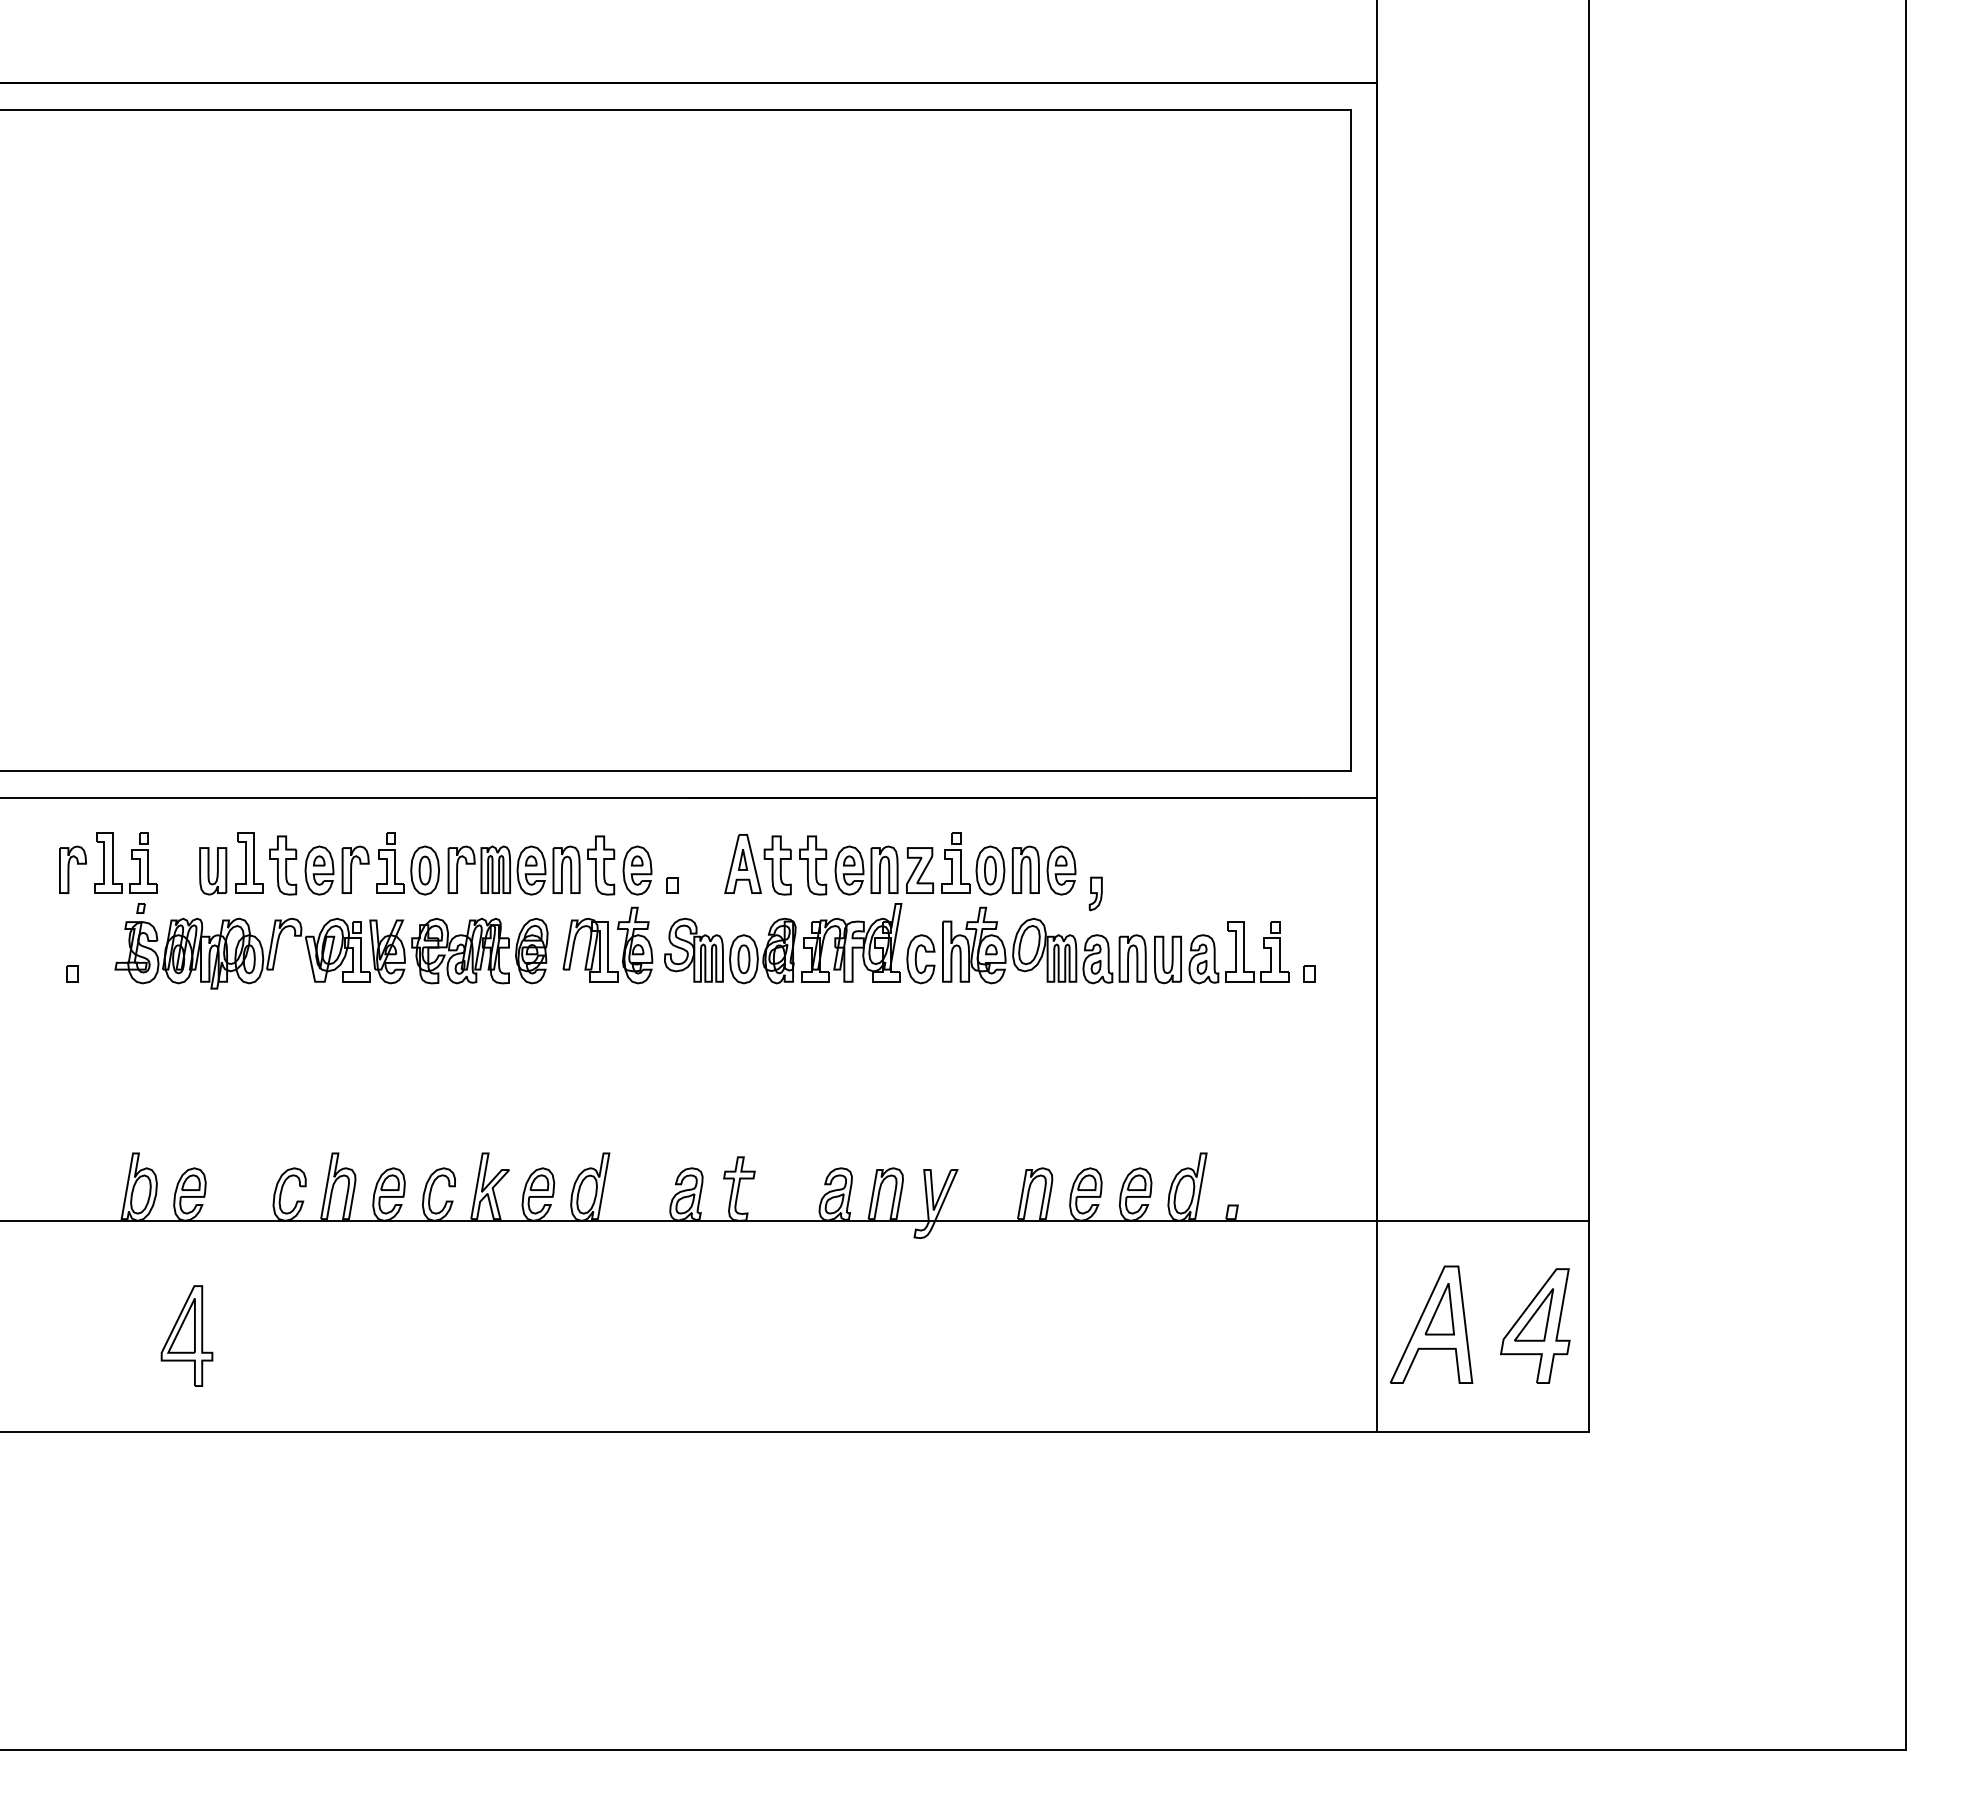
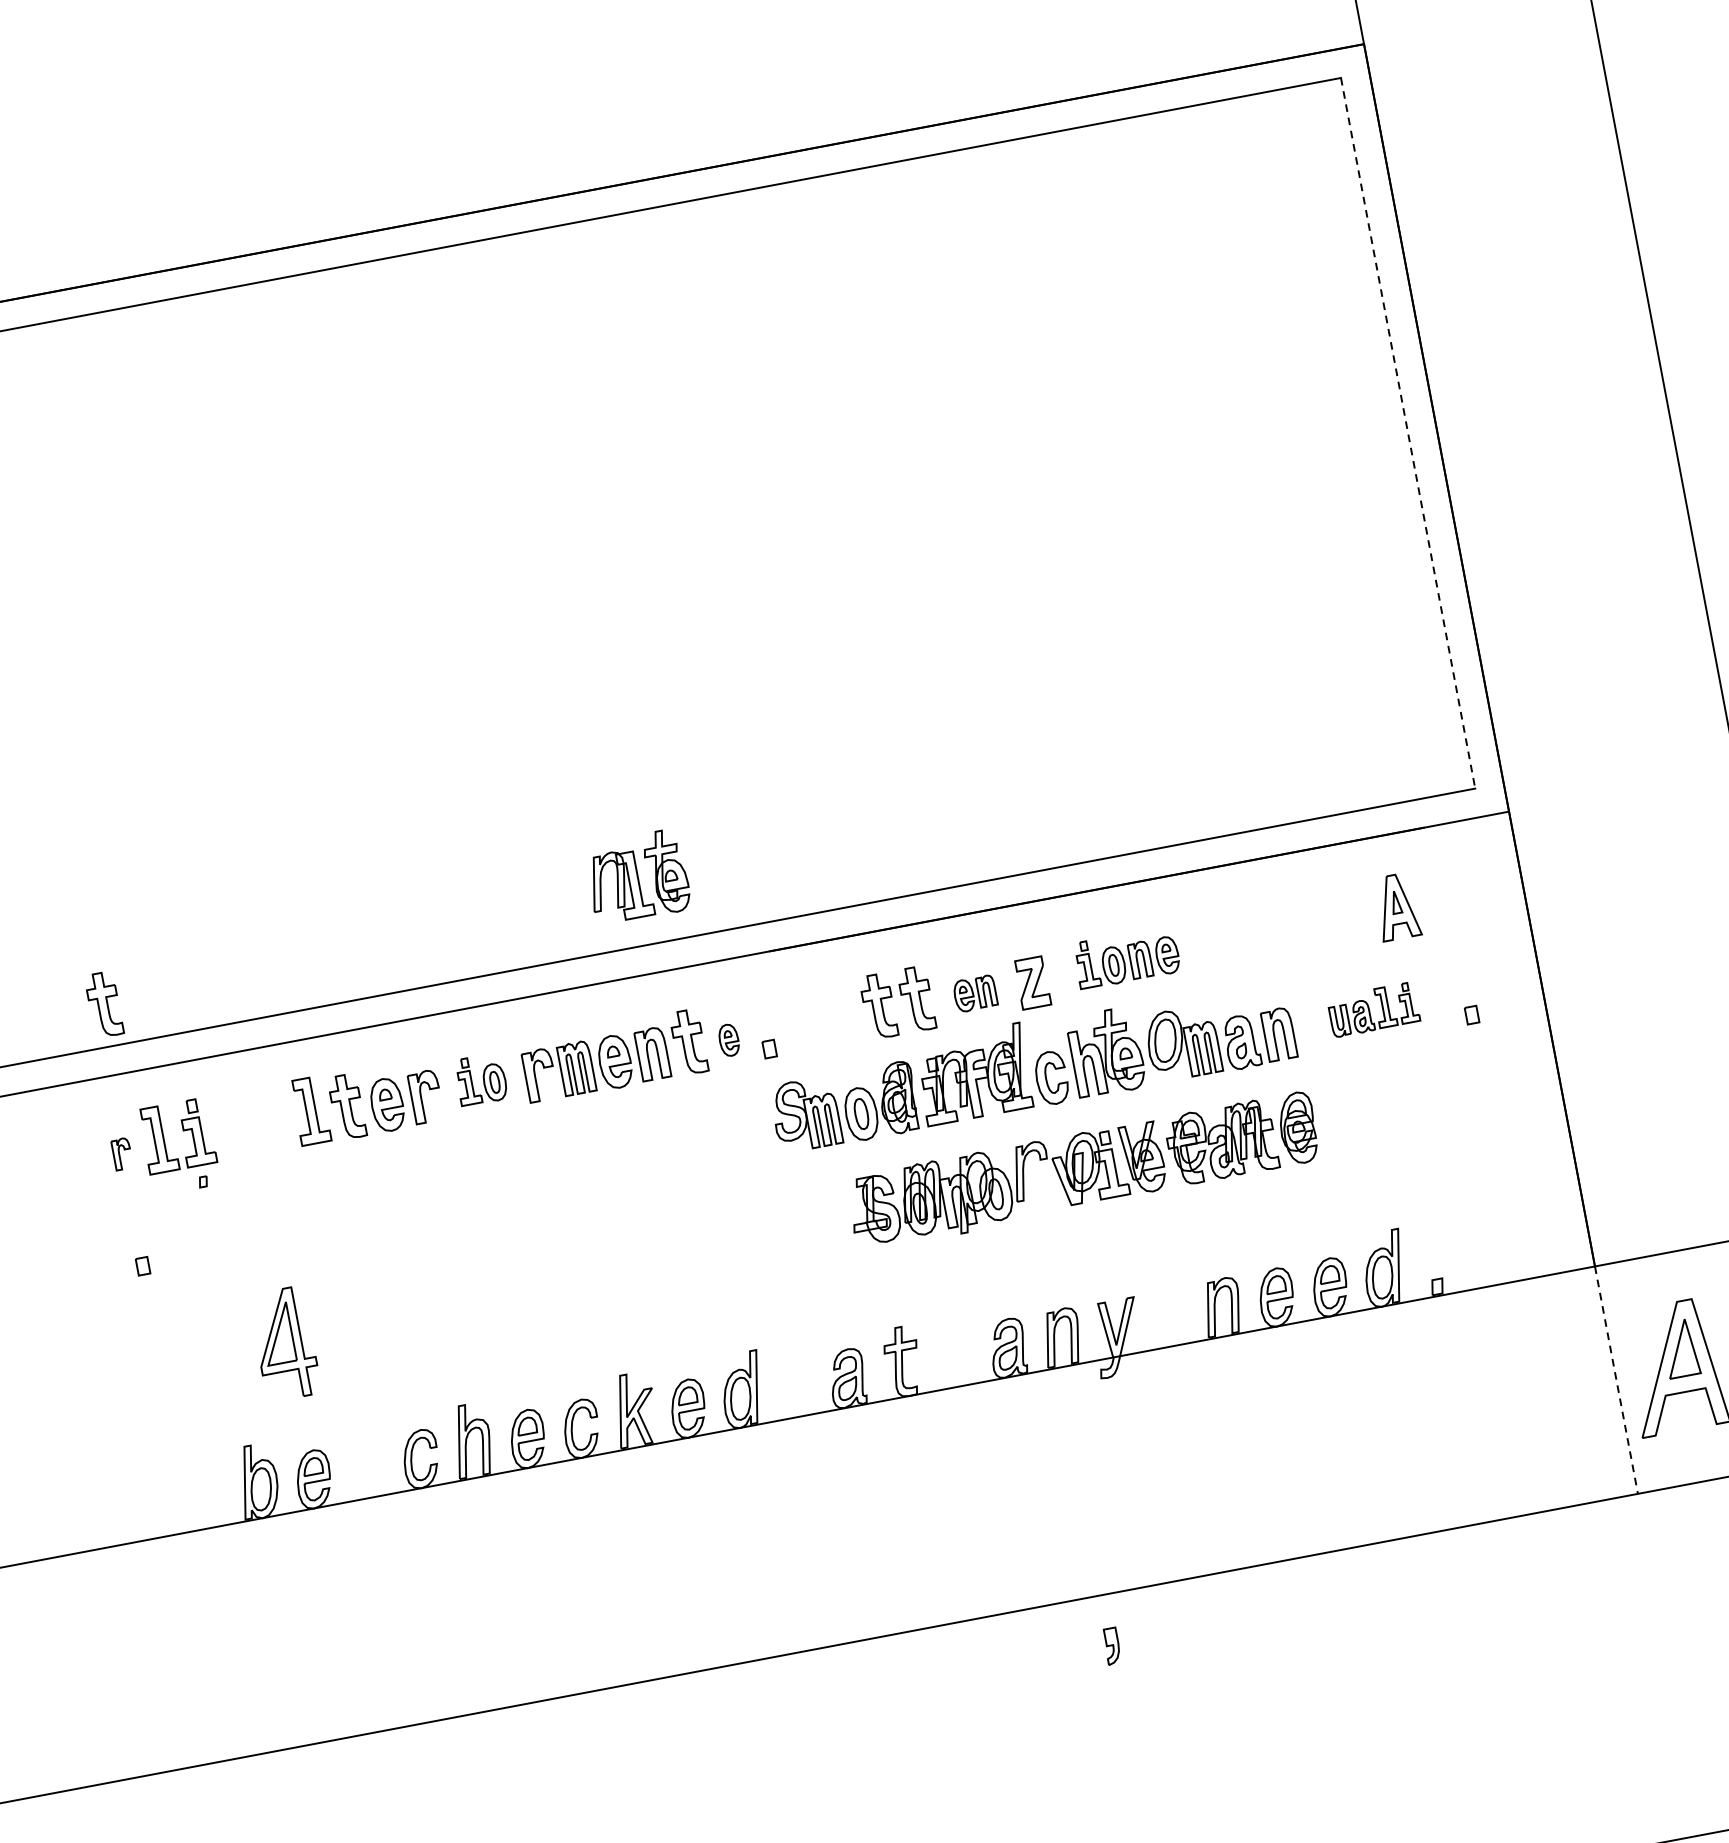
line: (1350, 440) -> (1408, 433), solid -> dashed
part: (82, 732) -> (104, 1004), added
part: (407, 863) -> (480, 1079), size x0.7
part: (742, 863) -> (1396, 906), moved
part: (1008, 863) -> (1126, 957), size x0.7
part: (72, 869) -> (121, 1153), size x0.6
part: (637, 870) -> (729, 1040), size x0.6
part: (866, 870) -> (975, 993), size x0.6
part: (213, 871) -> (273, 1127), removed
part: (1095, 893) -> (1111, 1645), moved
part: (607, 945) -> (637, 877), moved
part: (1221, 952) -> (1373, 1009), size x0.6
part: (331, 953) -> (1083, 1171), moved
line: (1377, 1326) -> (1616, 1380), solid -> dashed
part: (186, 1335) -> (284, 1343), moved

